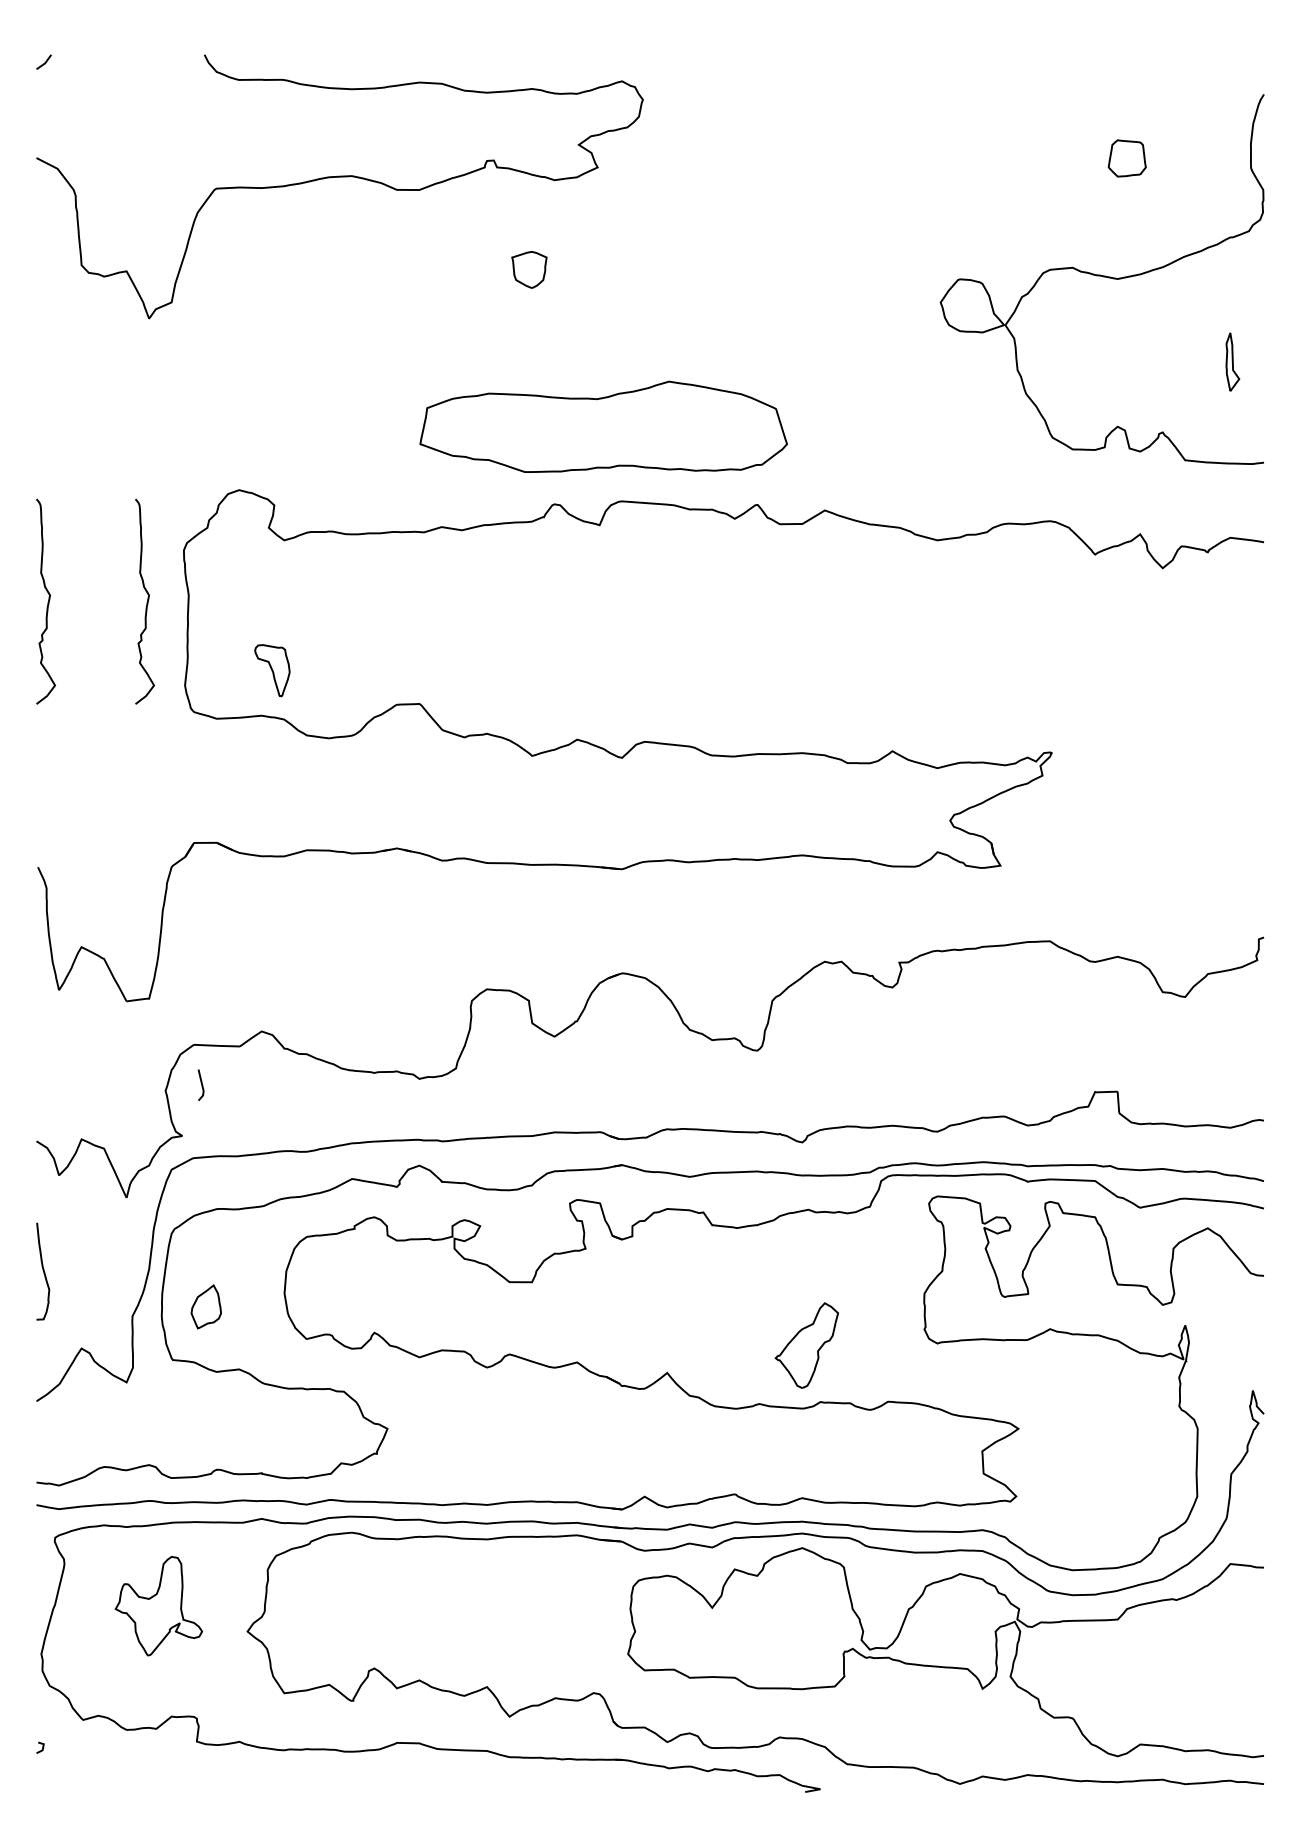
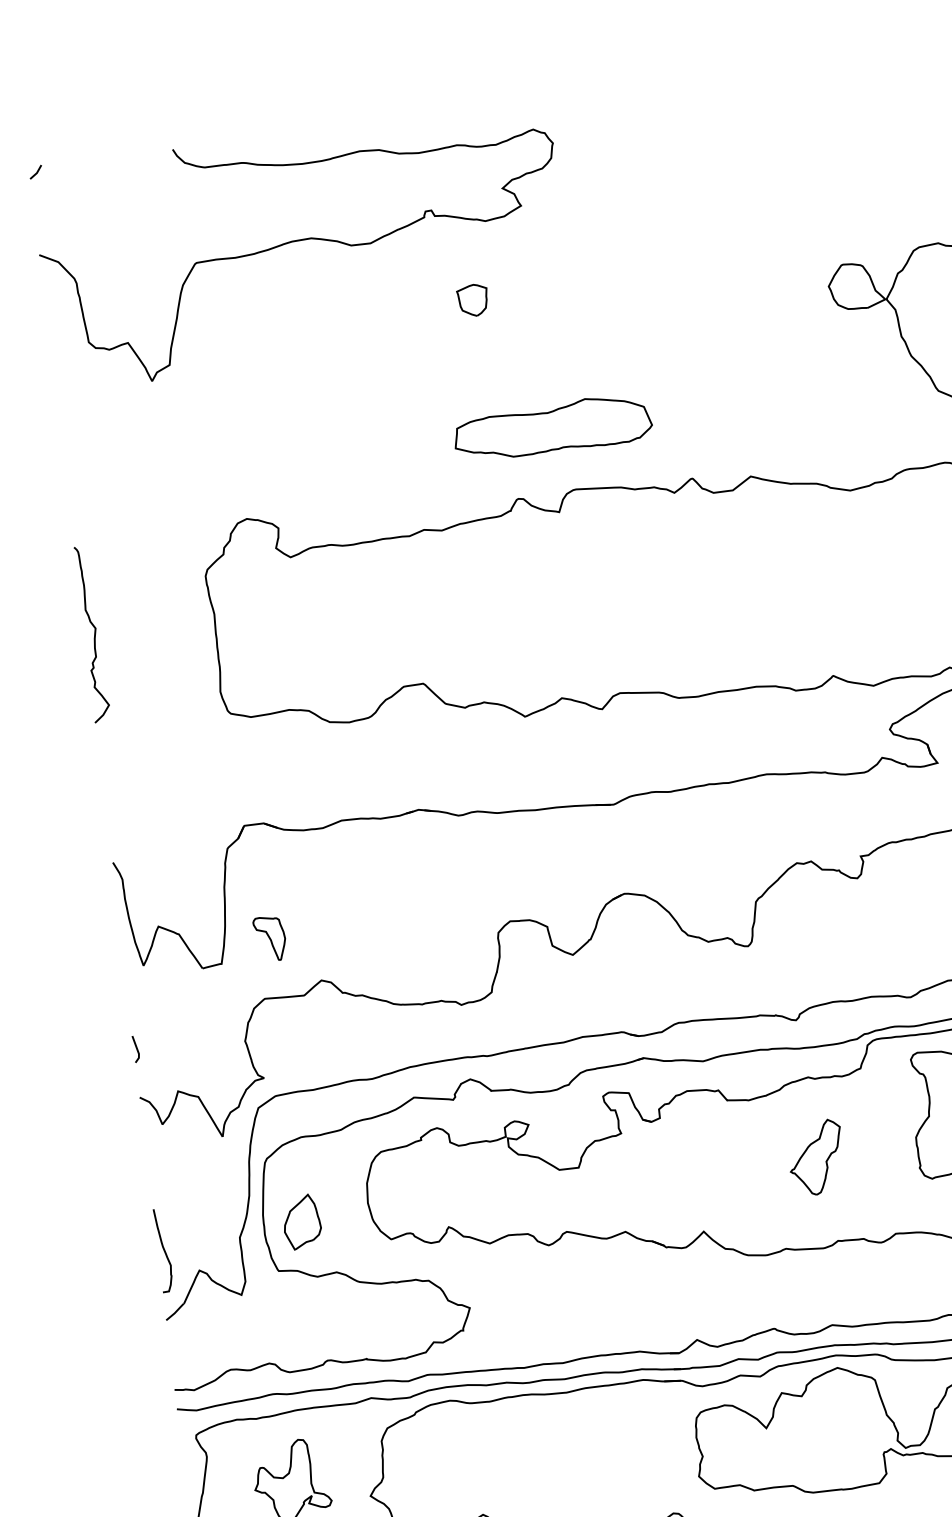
part: (603, 426) -> (552, 427), size x0.62
curve: (146, 602) -> (178, 624), removed
part: (272, 670) -> (270, 938), moved
line: (200, 1083) -> (135, 1047), moved
curve: (43, 1271) -> (164, 1250), moved
part: (206, 1306) -> (302, 1221), size x1.43
part: (806, 1345) -> (816, 1157), moved

